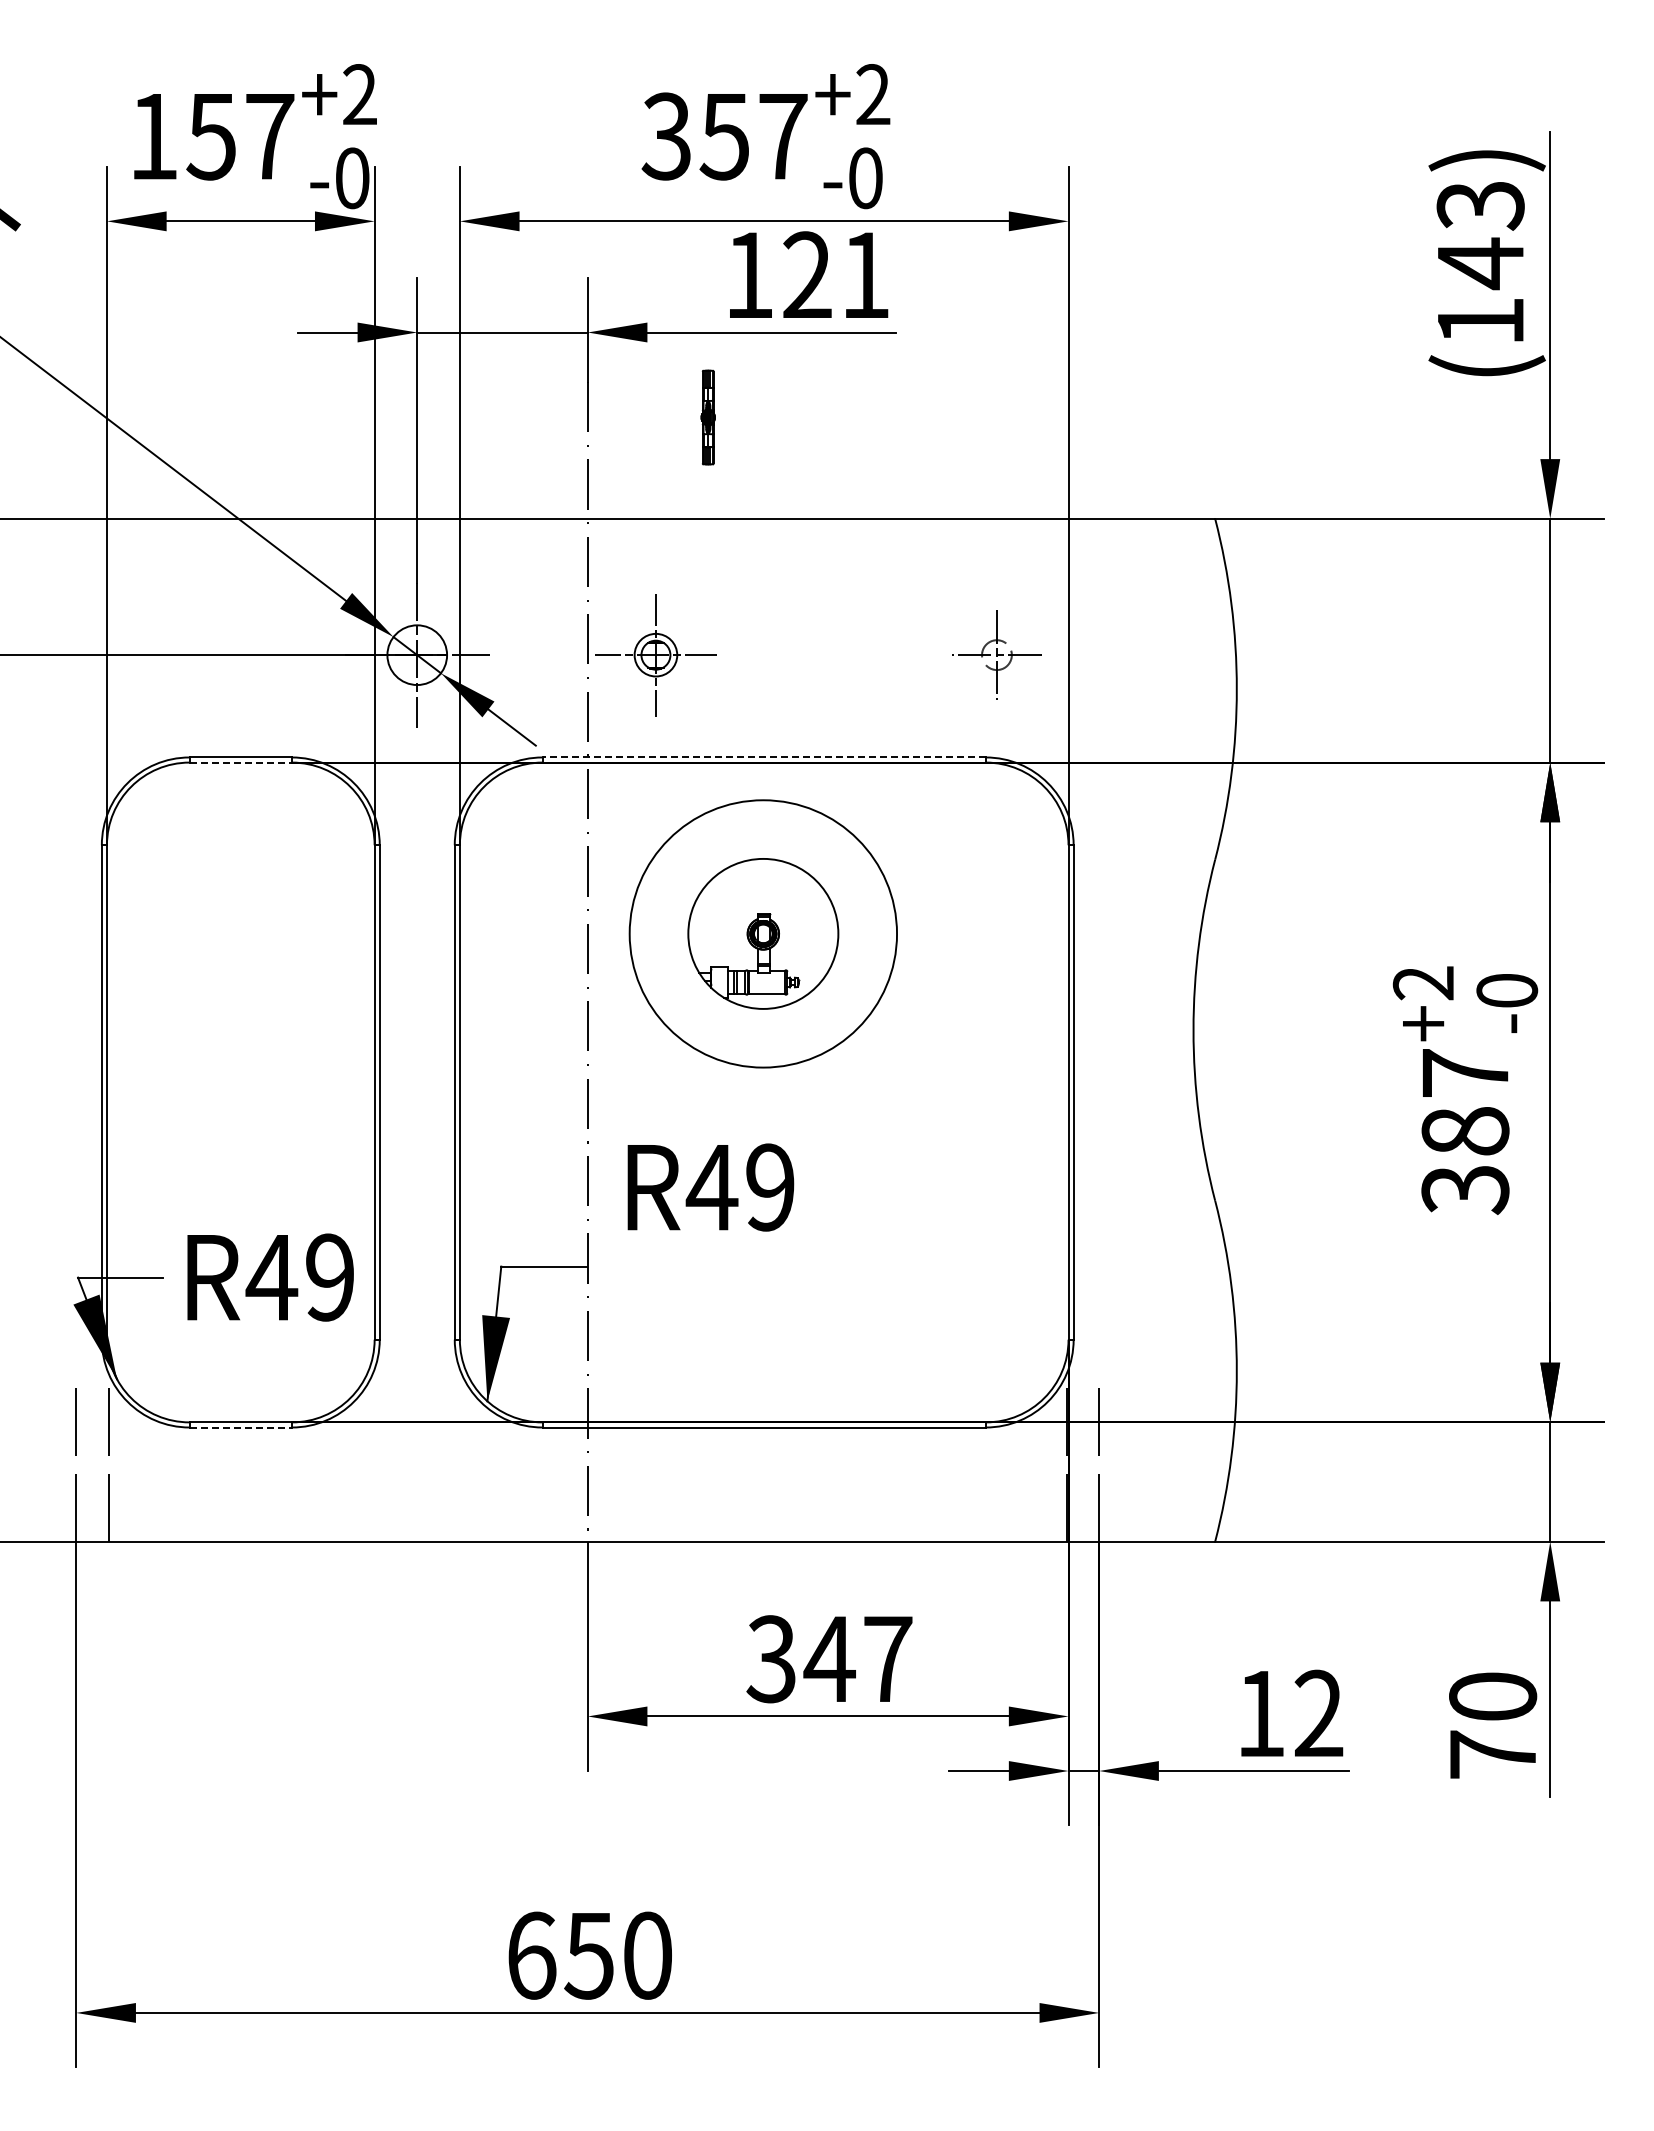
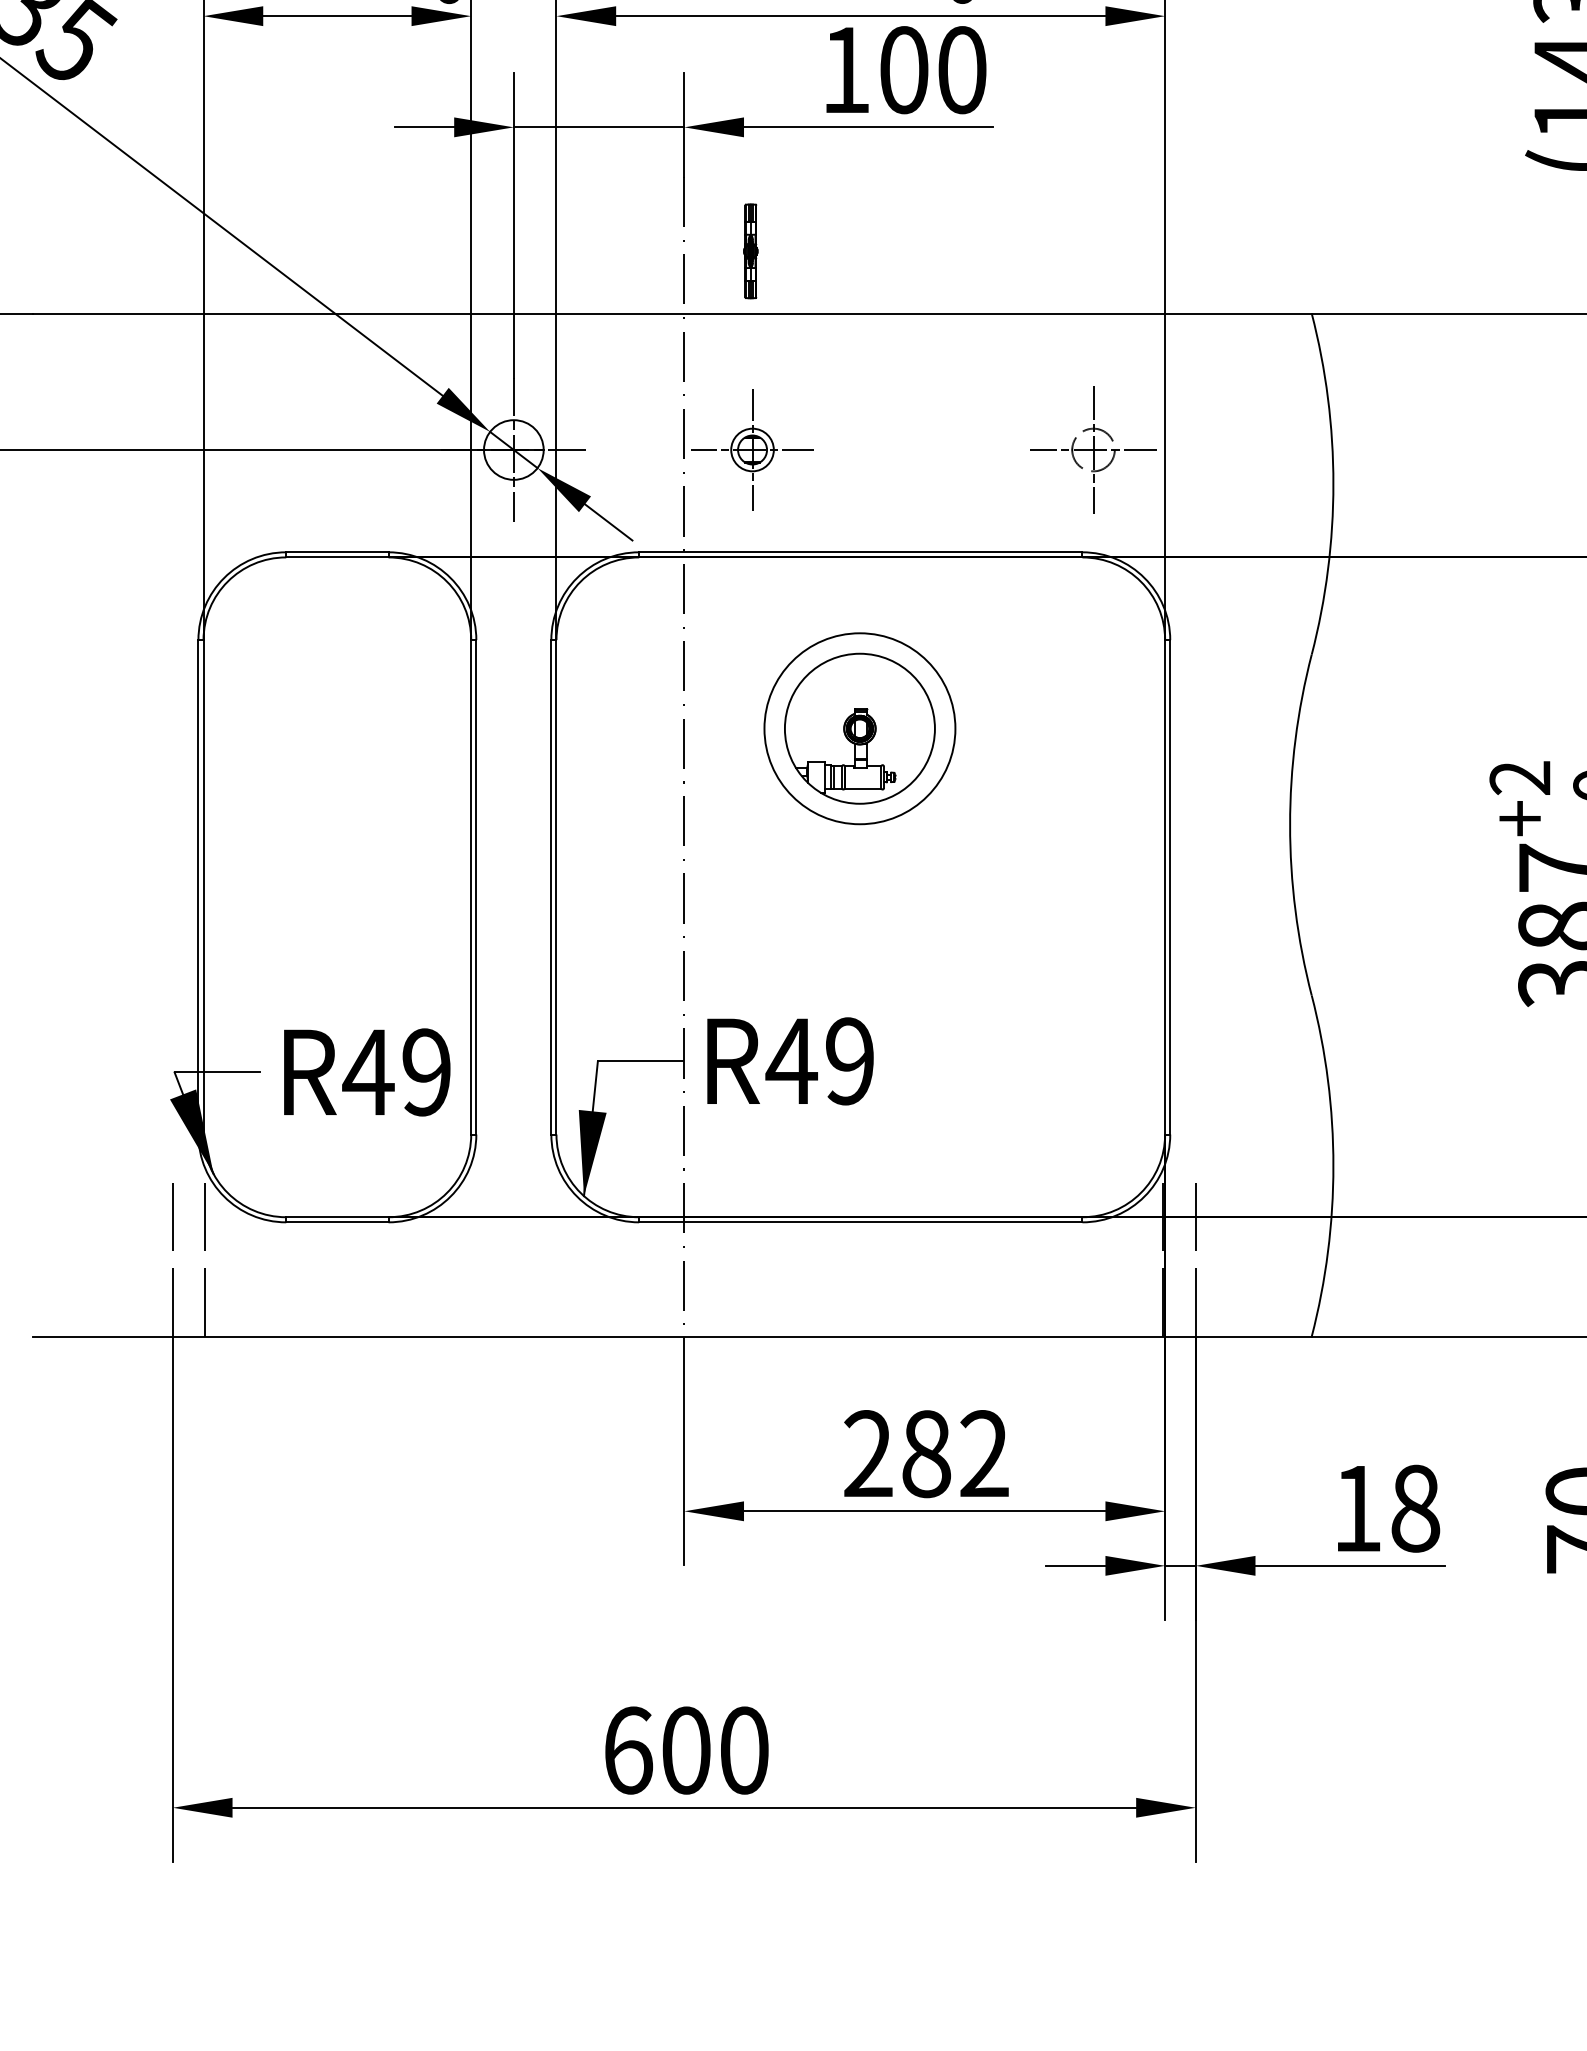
text: (836, 275) -> (933, 70), 121 -> 100
part: (707, 417) -> (750, 251), moved
part: (996, 654) -> (1093, 449), size x1.43
line: (764, 757) -> (861, 552), dashed -> solid
line: (241, 762) -> (338, 557), dashed -> solid
circle: (762, 933) -> (859, 728), size x0.71
text: (710, 1187) -> (790, 1061), moved
line: (241, 1427) -> (338, 1222), dashed -> solid
text: (829, 1659) -> (926, 1454), 347 -> 282
text: (1318, 1713) -> (1415, 1508), 12 -> 18
text: (588, 1955) -> (685, 1750), 650 -> 600

